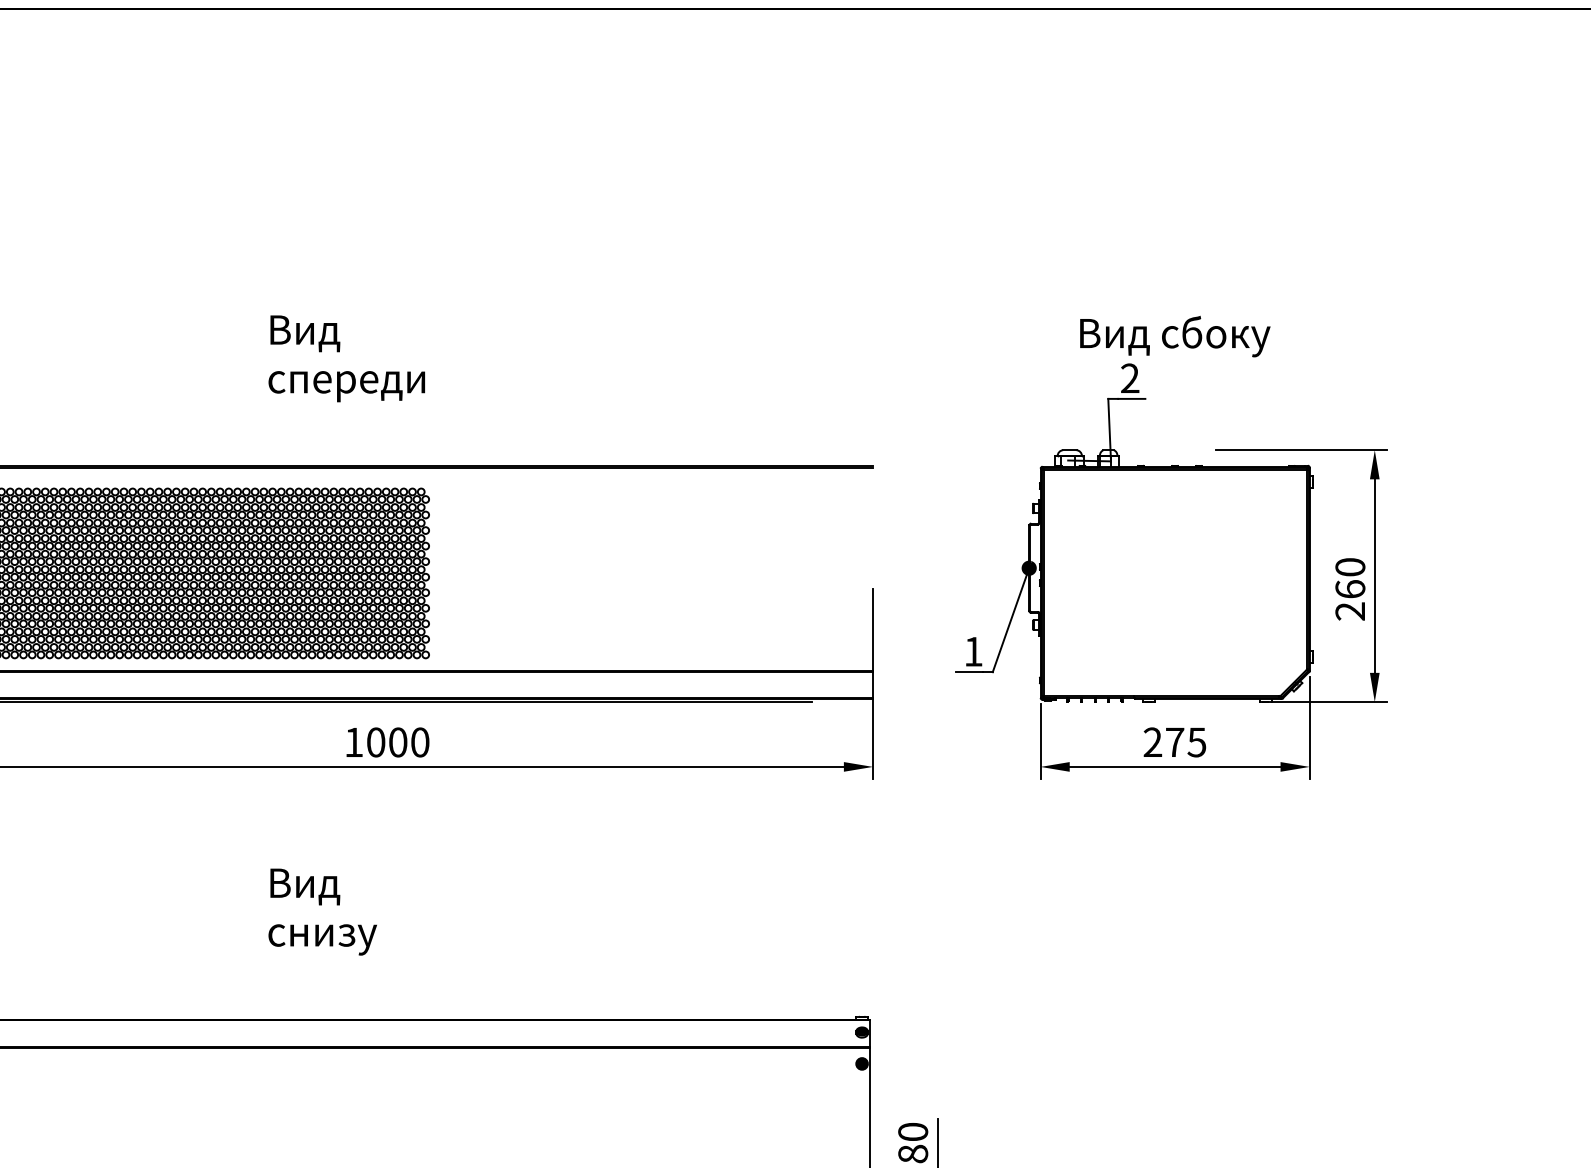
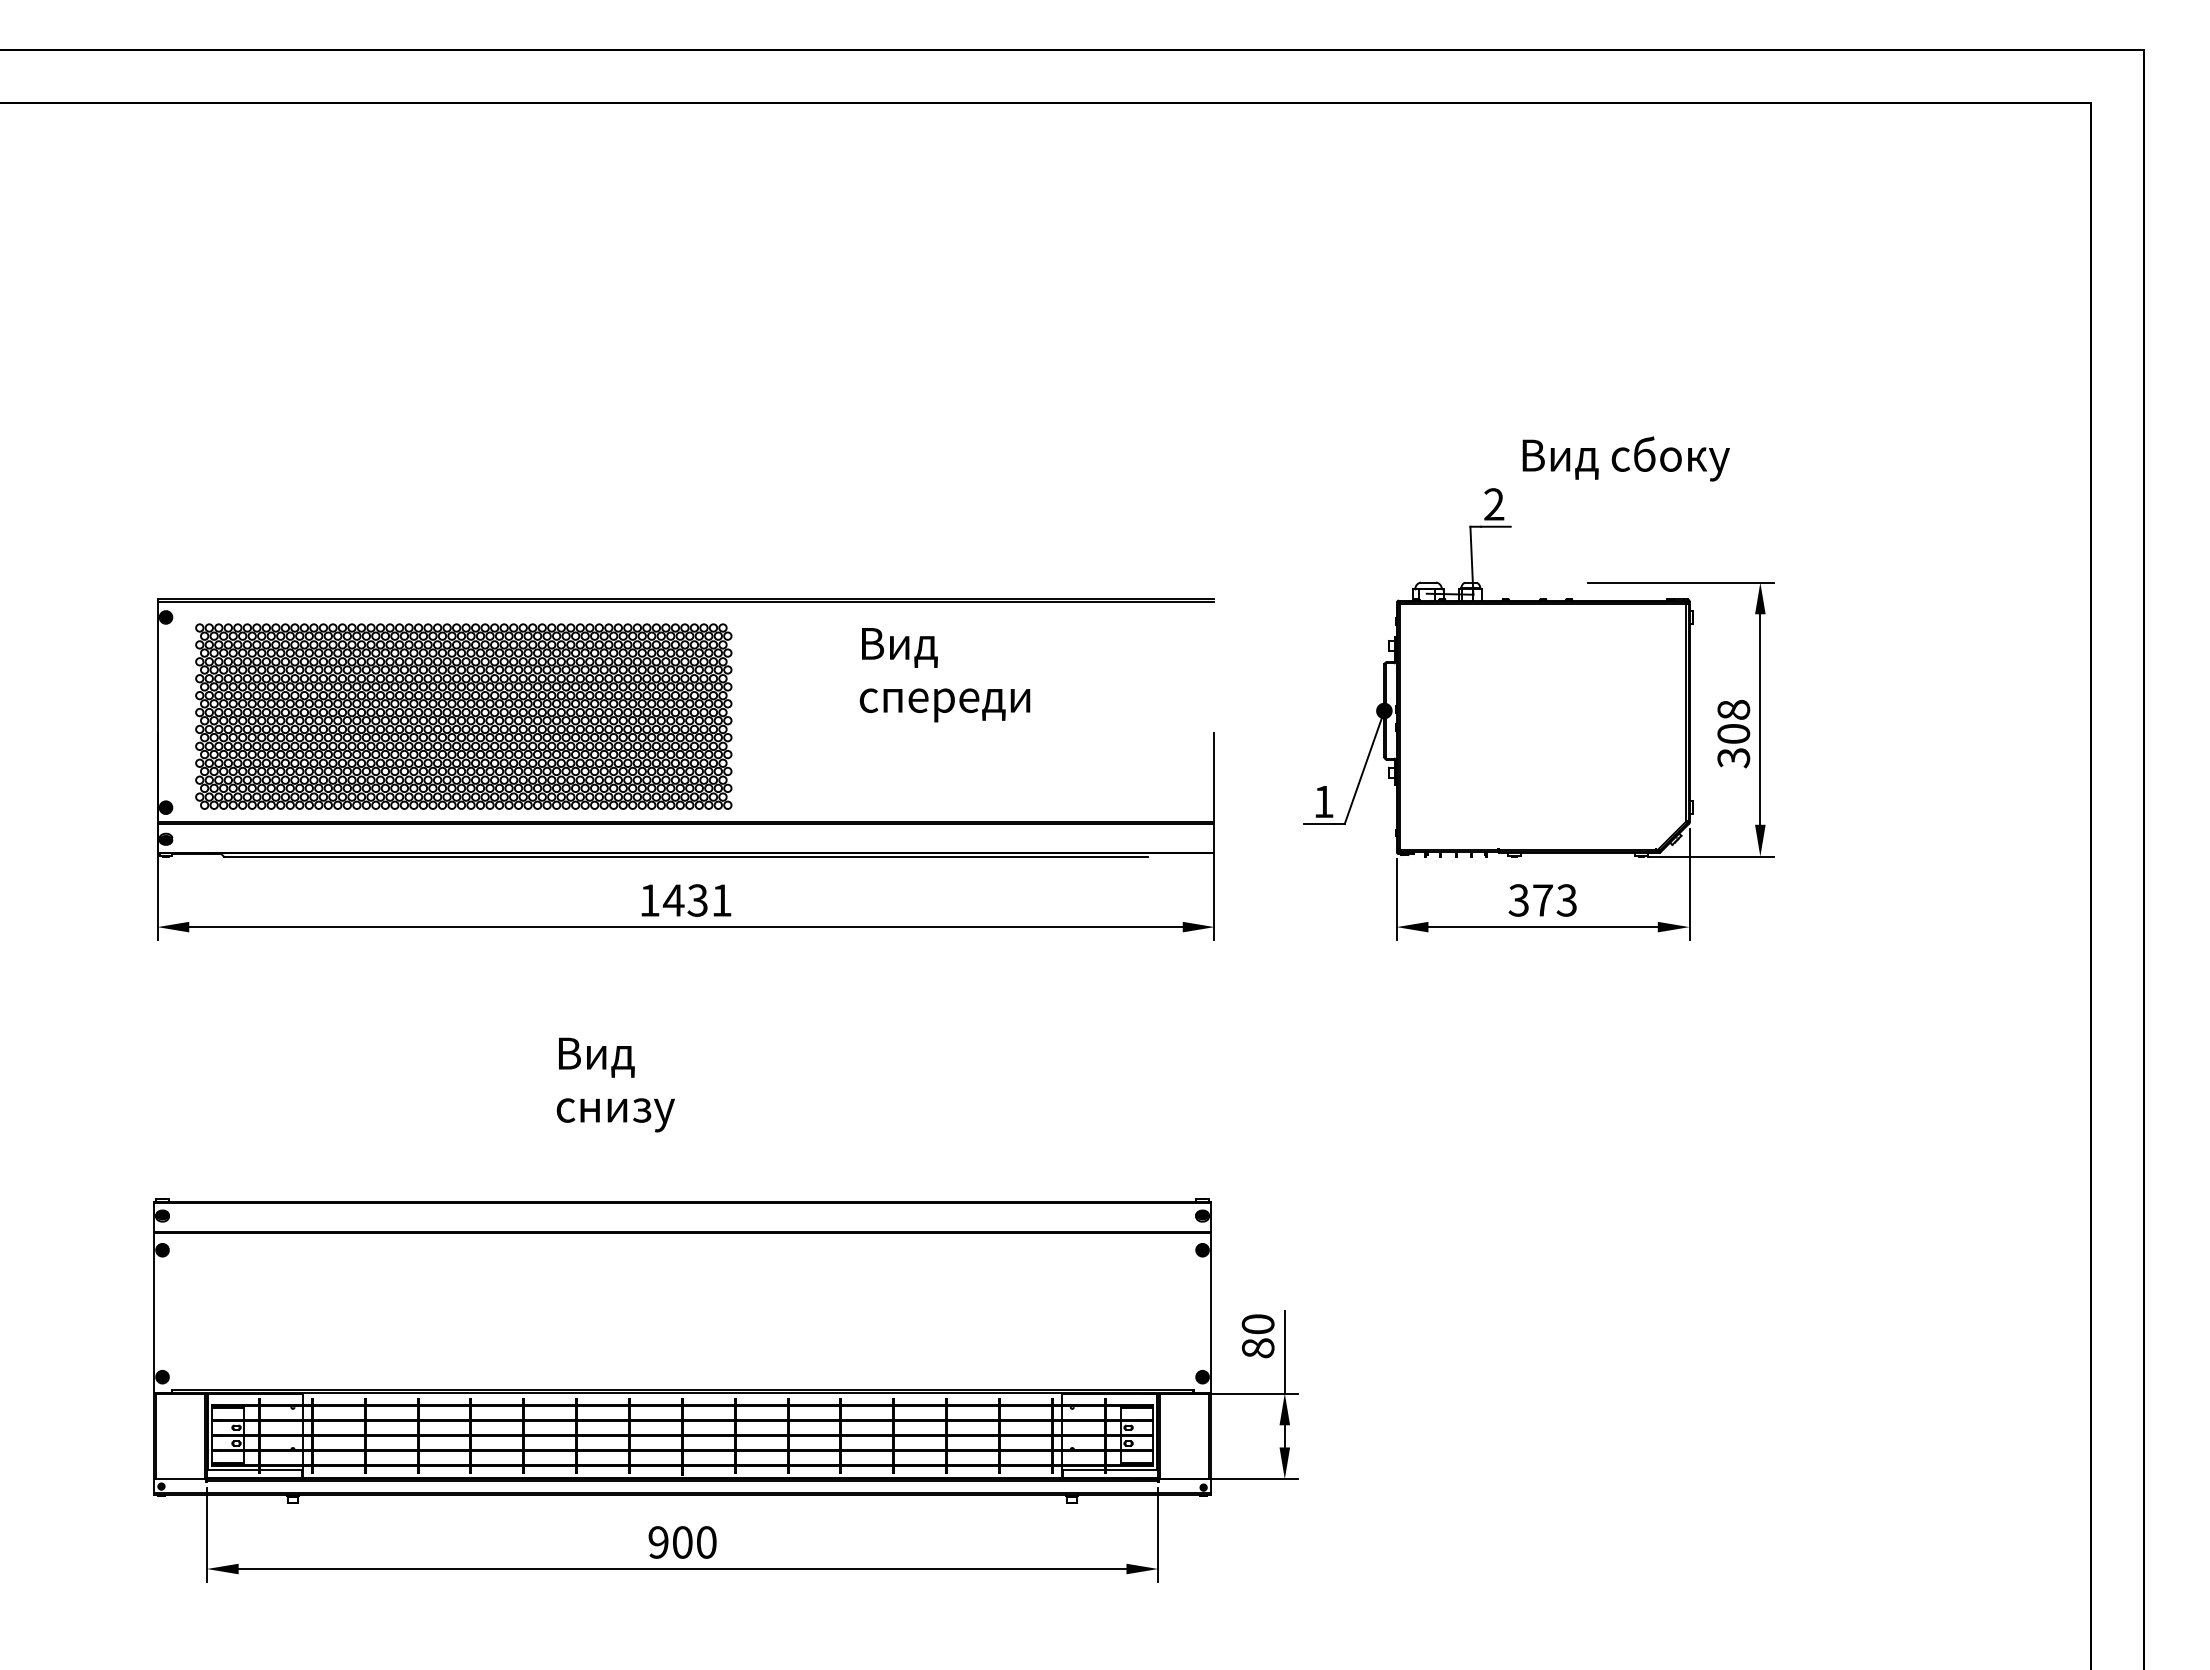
text: (1174, 336) -> (1625, 458), moved
text: (346, 359) -> (944, 675), moved
text: (1350, 589) -> (1733, 734), 260 -> 308
text: (396, 742) -> (696, 900), 1000 -> 1431
text: (1174, 742) -> (1542, 900), 275 -> 373

